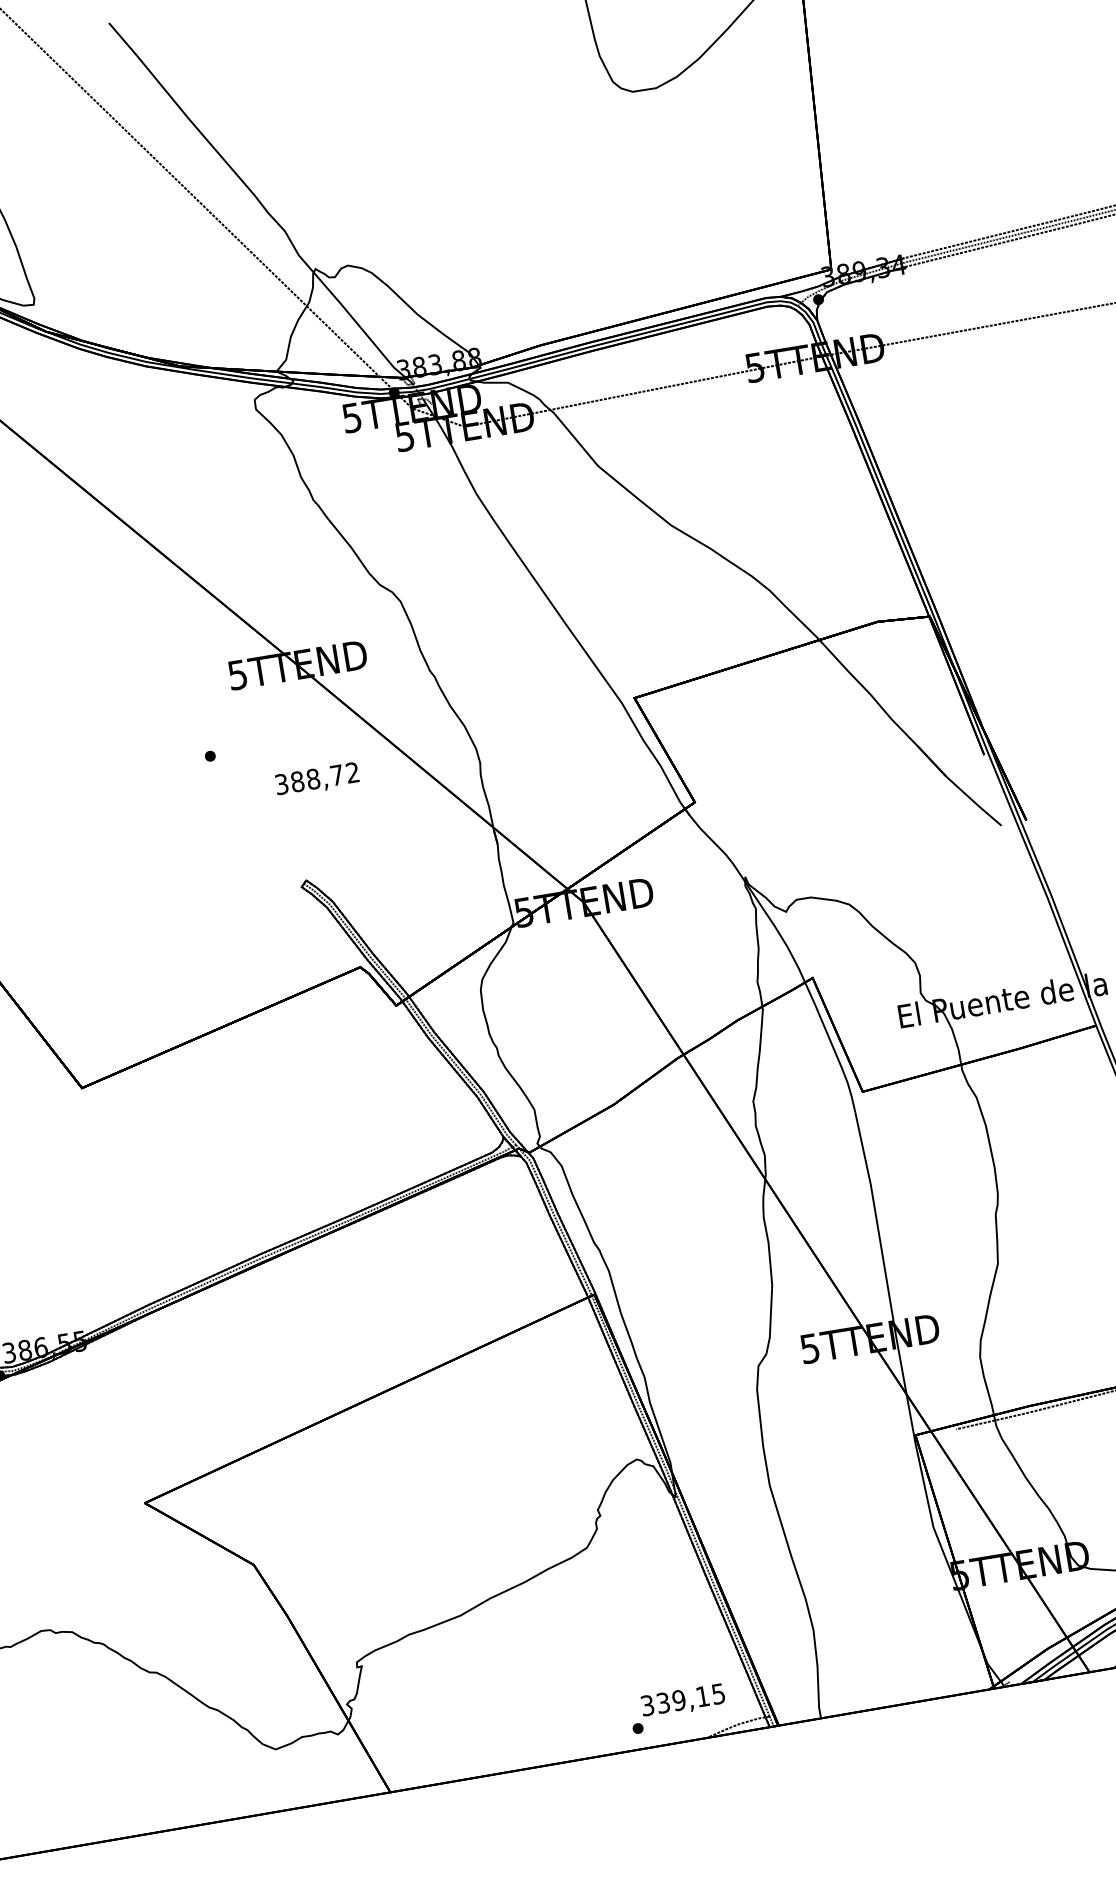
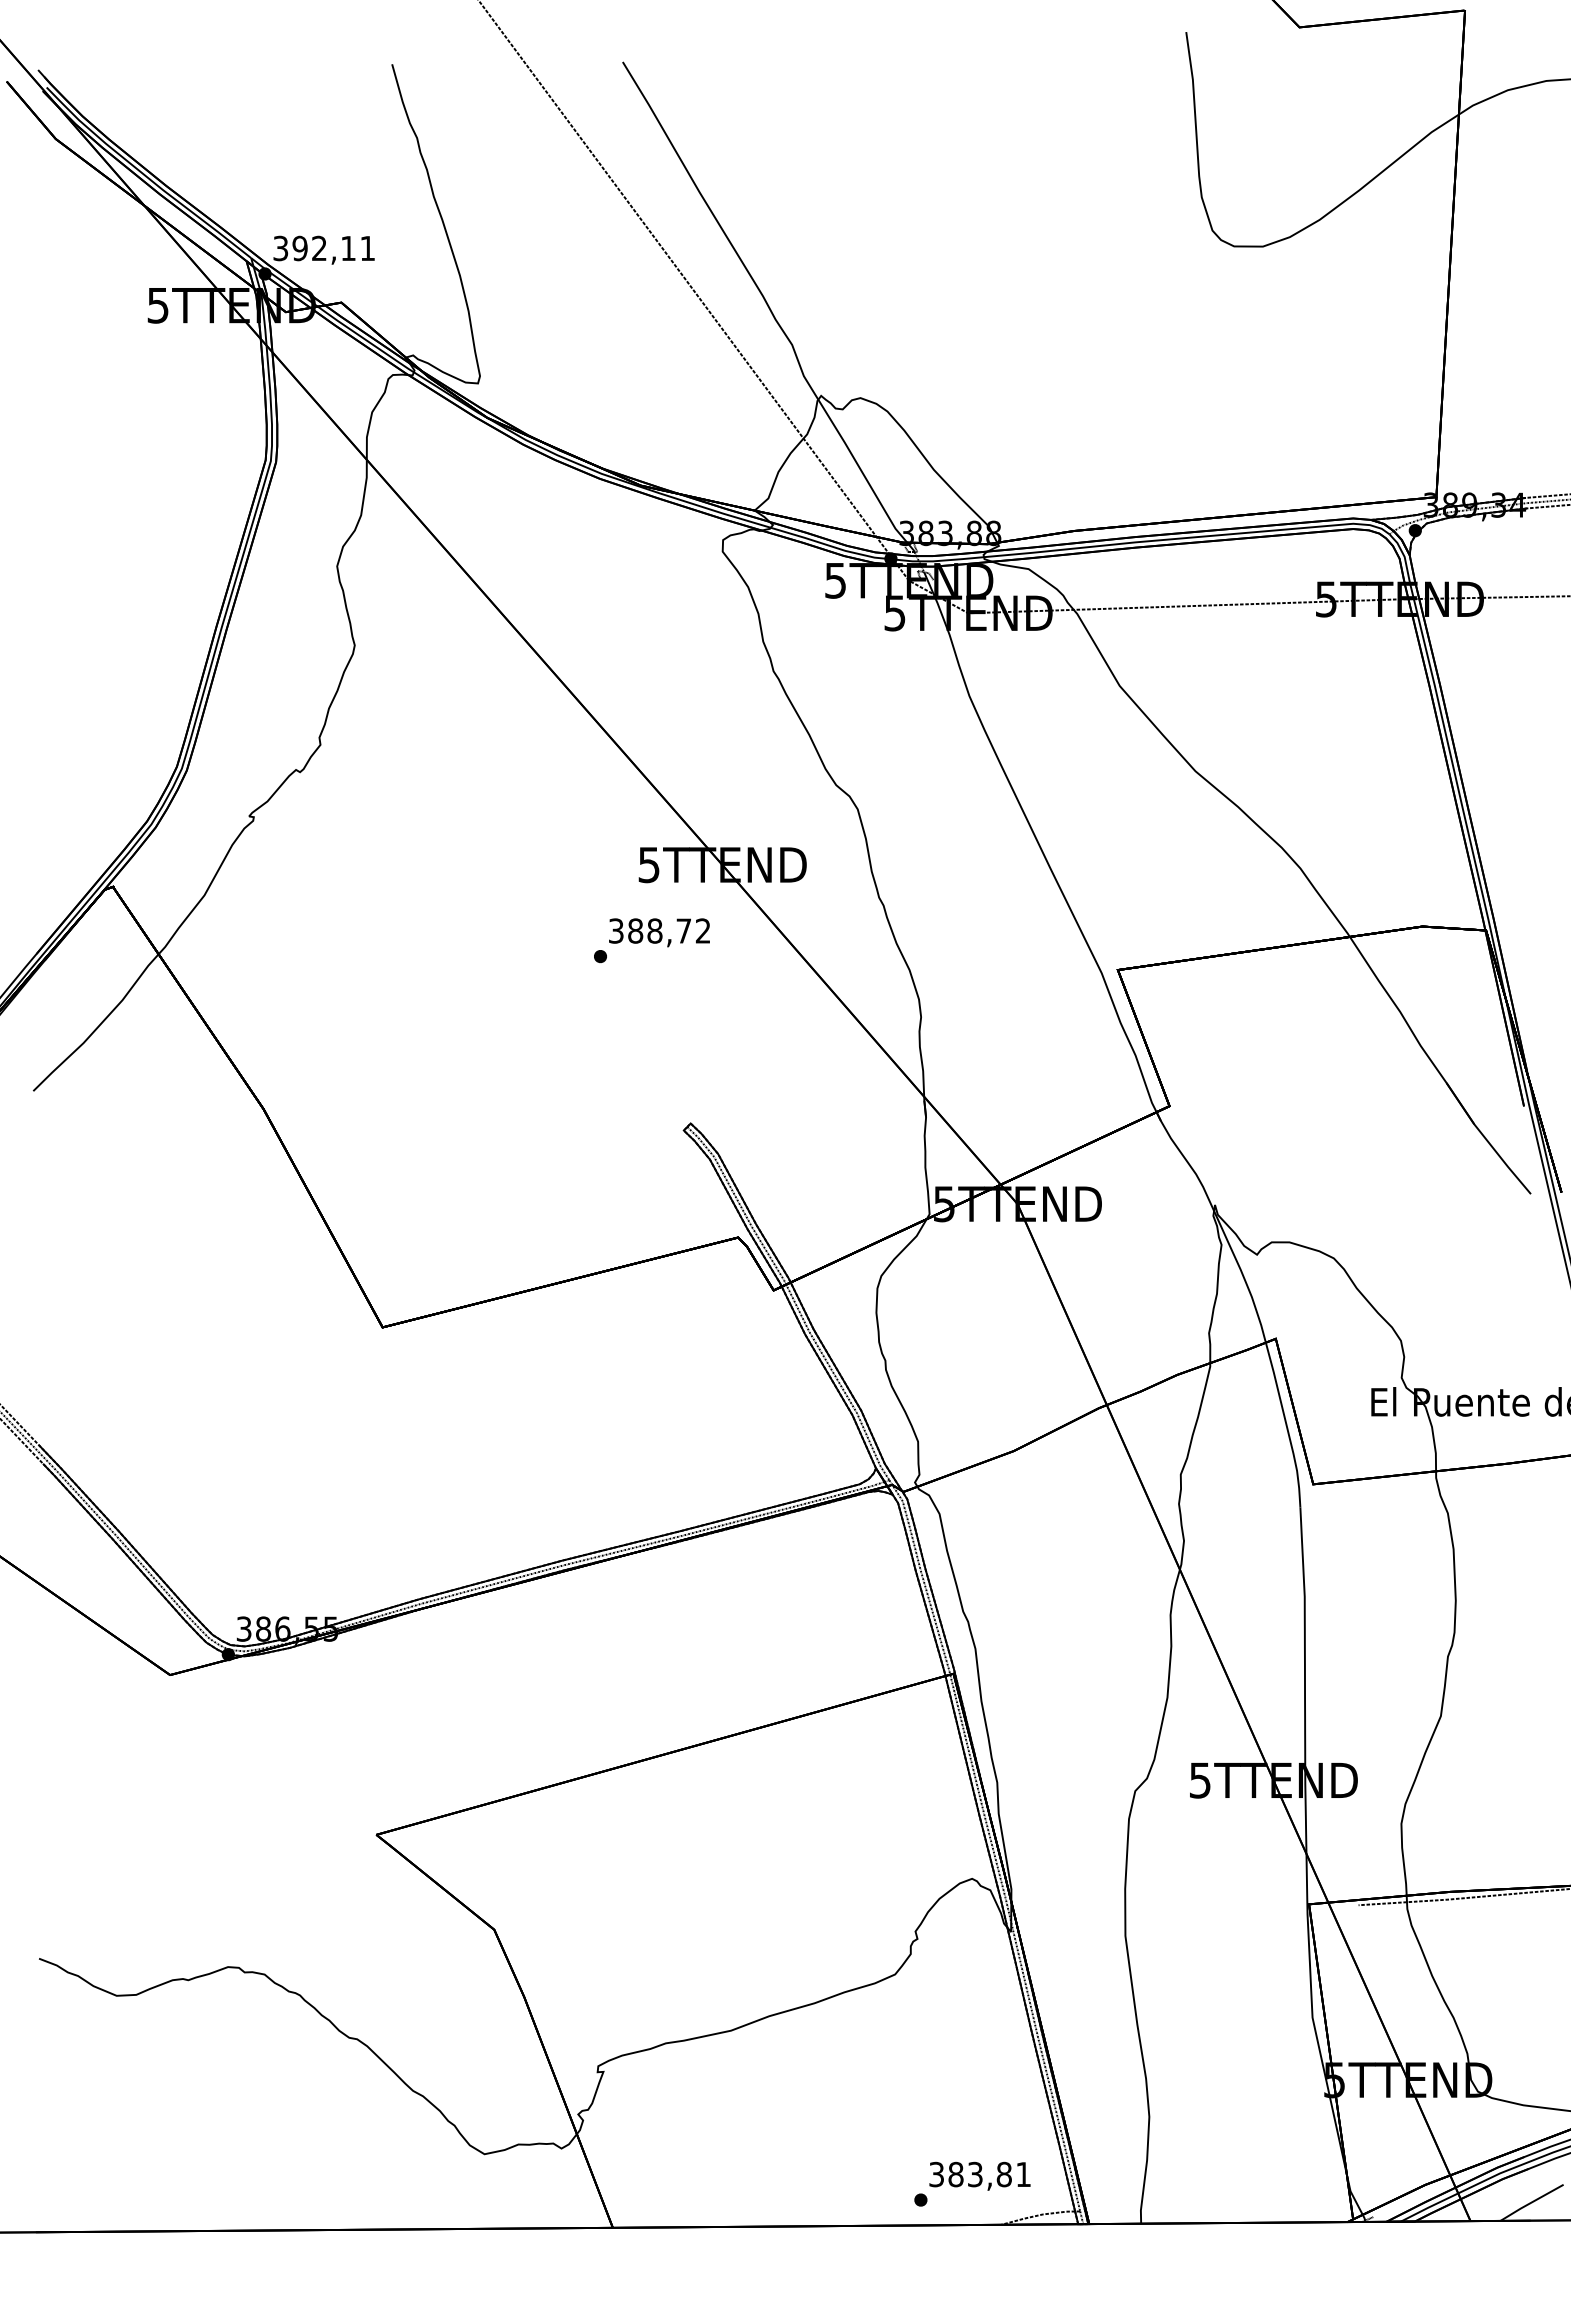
text: (317, 779) -> (659, 932), moved
text: (690, 1698) -> (989, 2174), 339,15 -> 383,81

